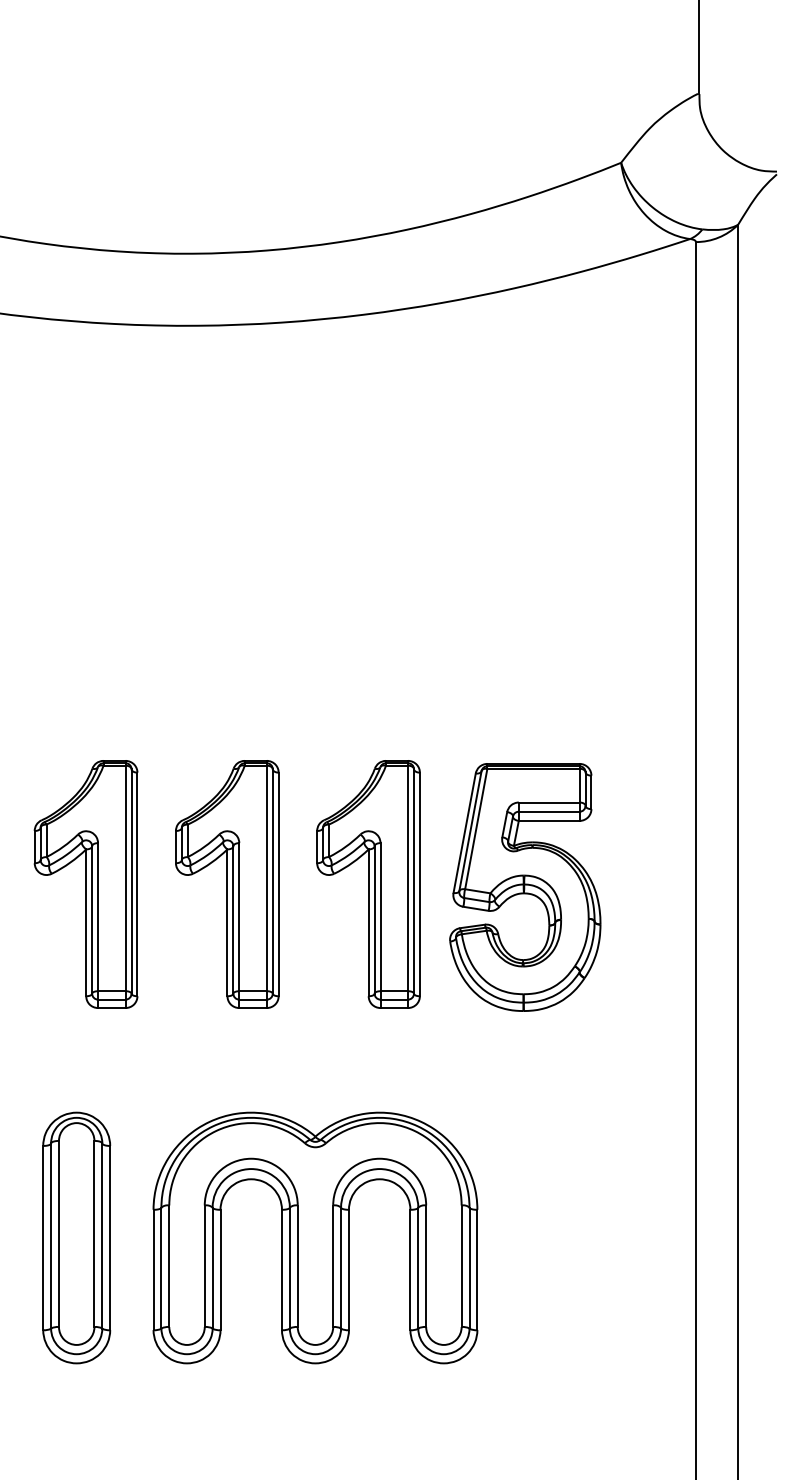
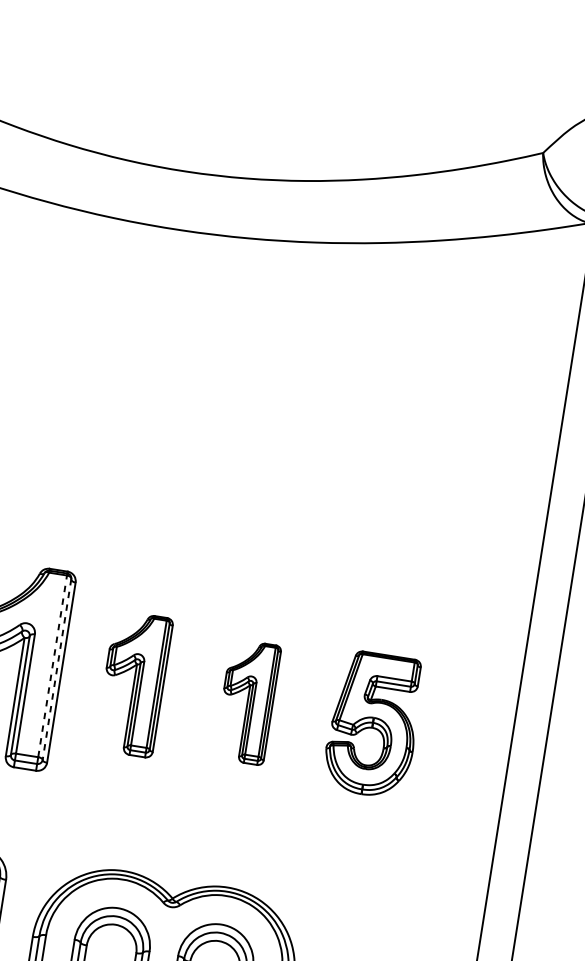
line: (125, 878) -> (52, 666), solid -> dashed
line: (131, 881) -> (56, 669), solid -> dashed
part: (227, 884) -> (133, 684), size x0.7
part: (368, 884) -> (247, 702), size x0.6
part: (525, 887) -> (373, 724), size x0.7

